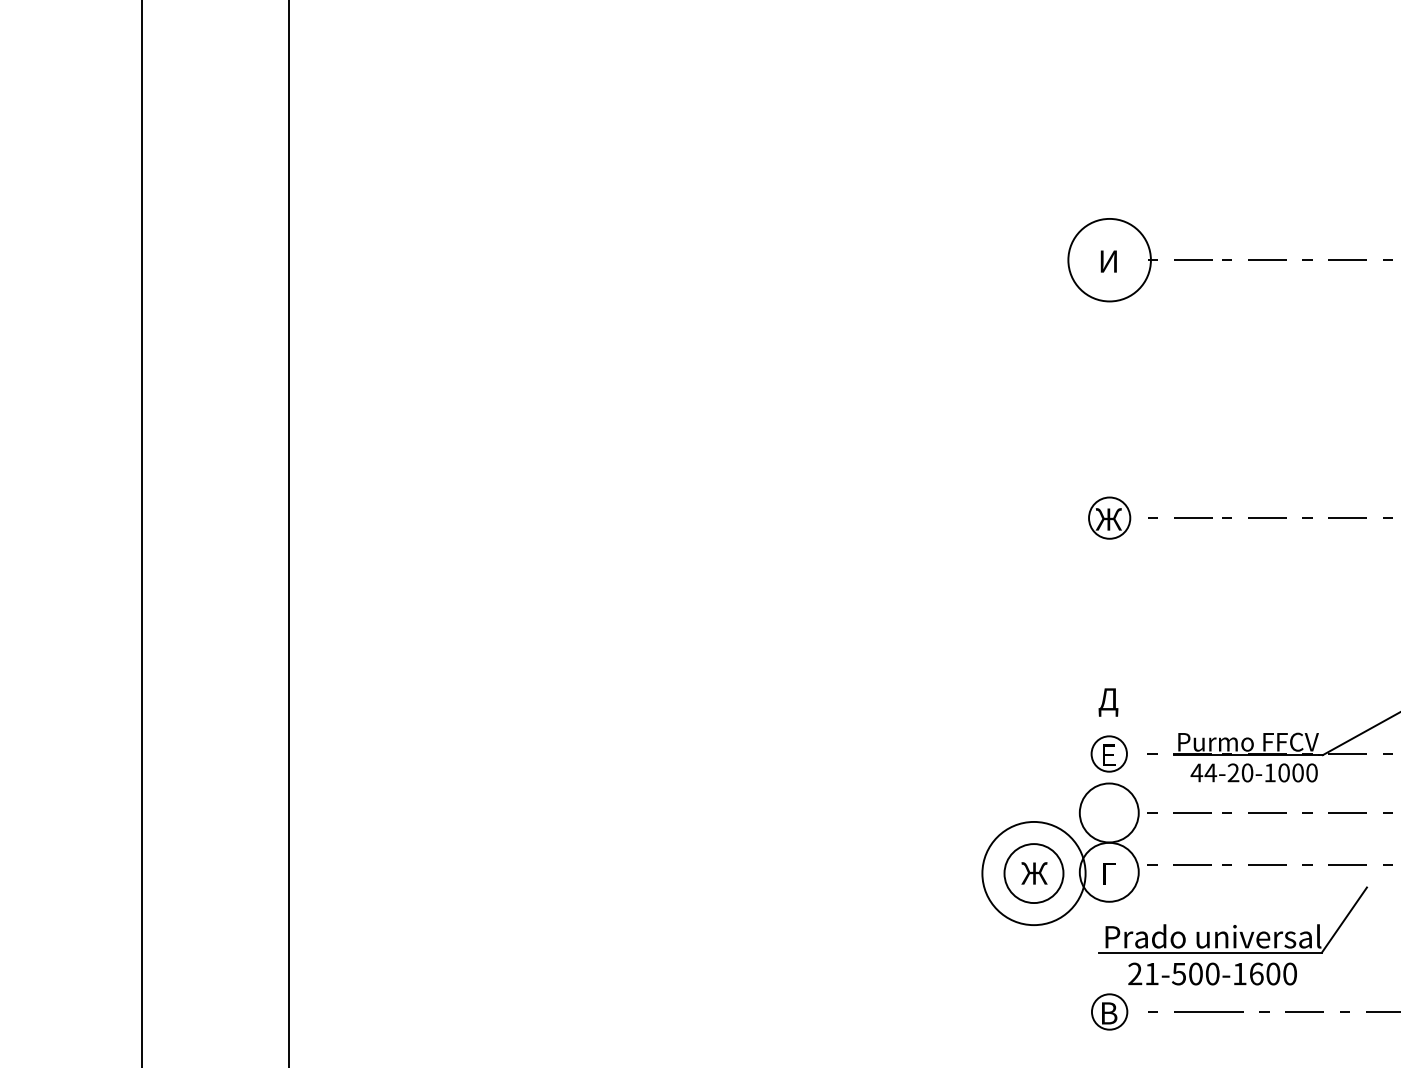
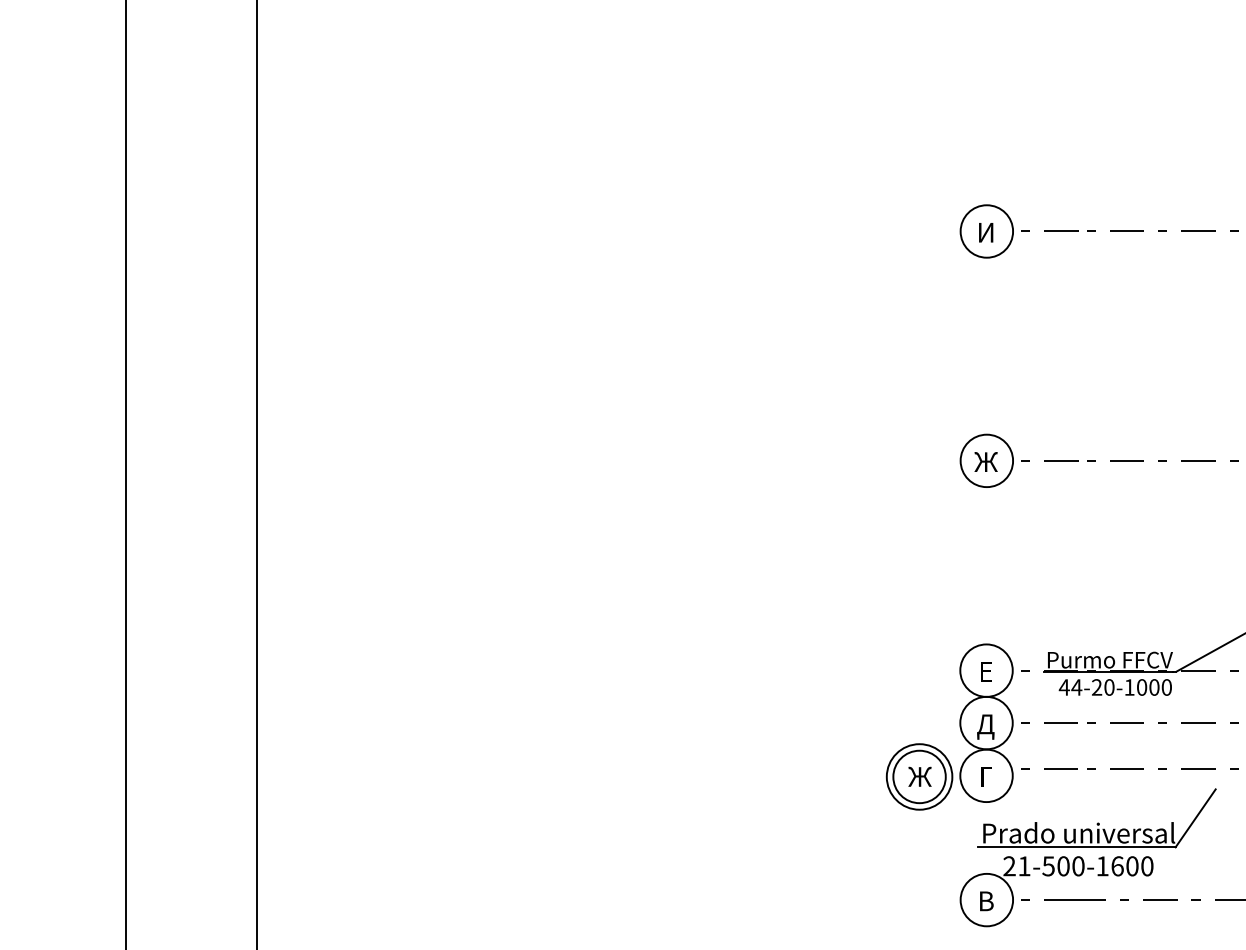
circle: (1109, 259) -> (986, 230), size x0.71
circle: (1109, 517) -> (986, 460), size x1.43
text: (1108, 702) -> (985, 727), moved
circle: (1108, 753) -> (985, 670), size x1.67
circle: (1033, 873) -> (919, 776), size x0.71
circle: (1109, 1011) -> (986, 899), size x1.67

